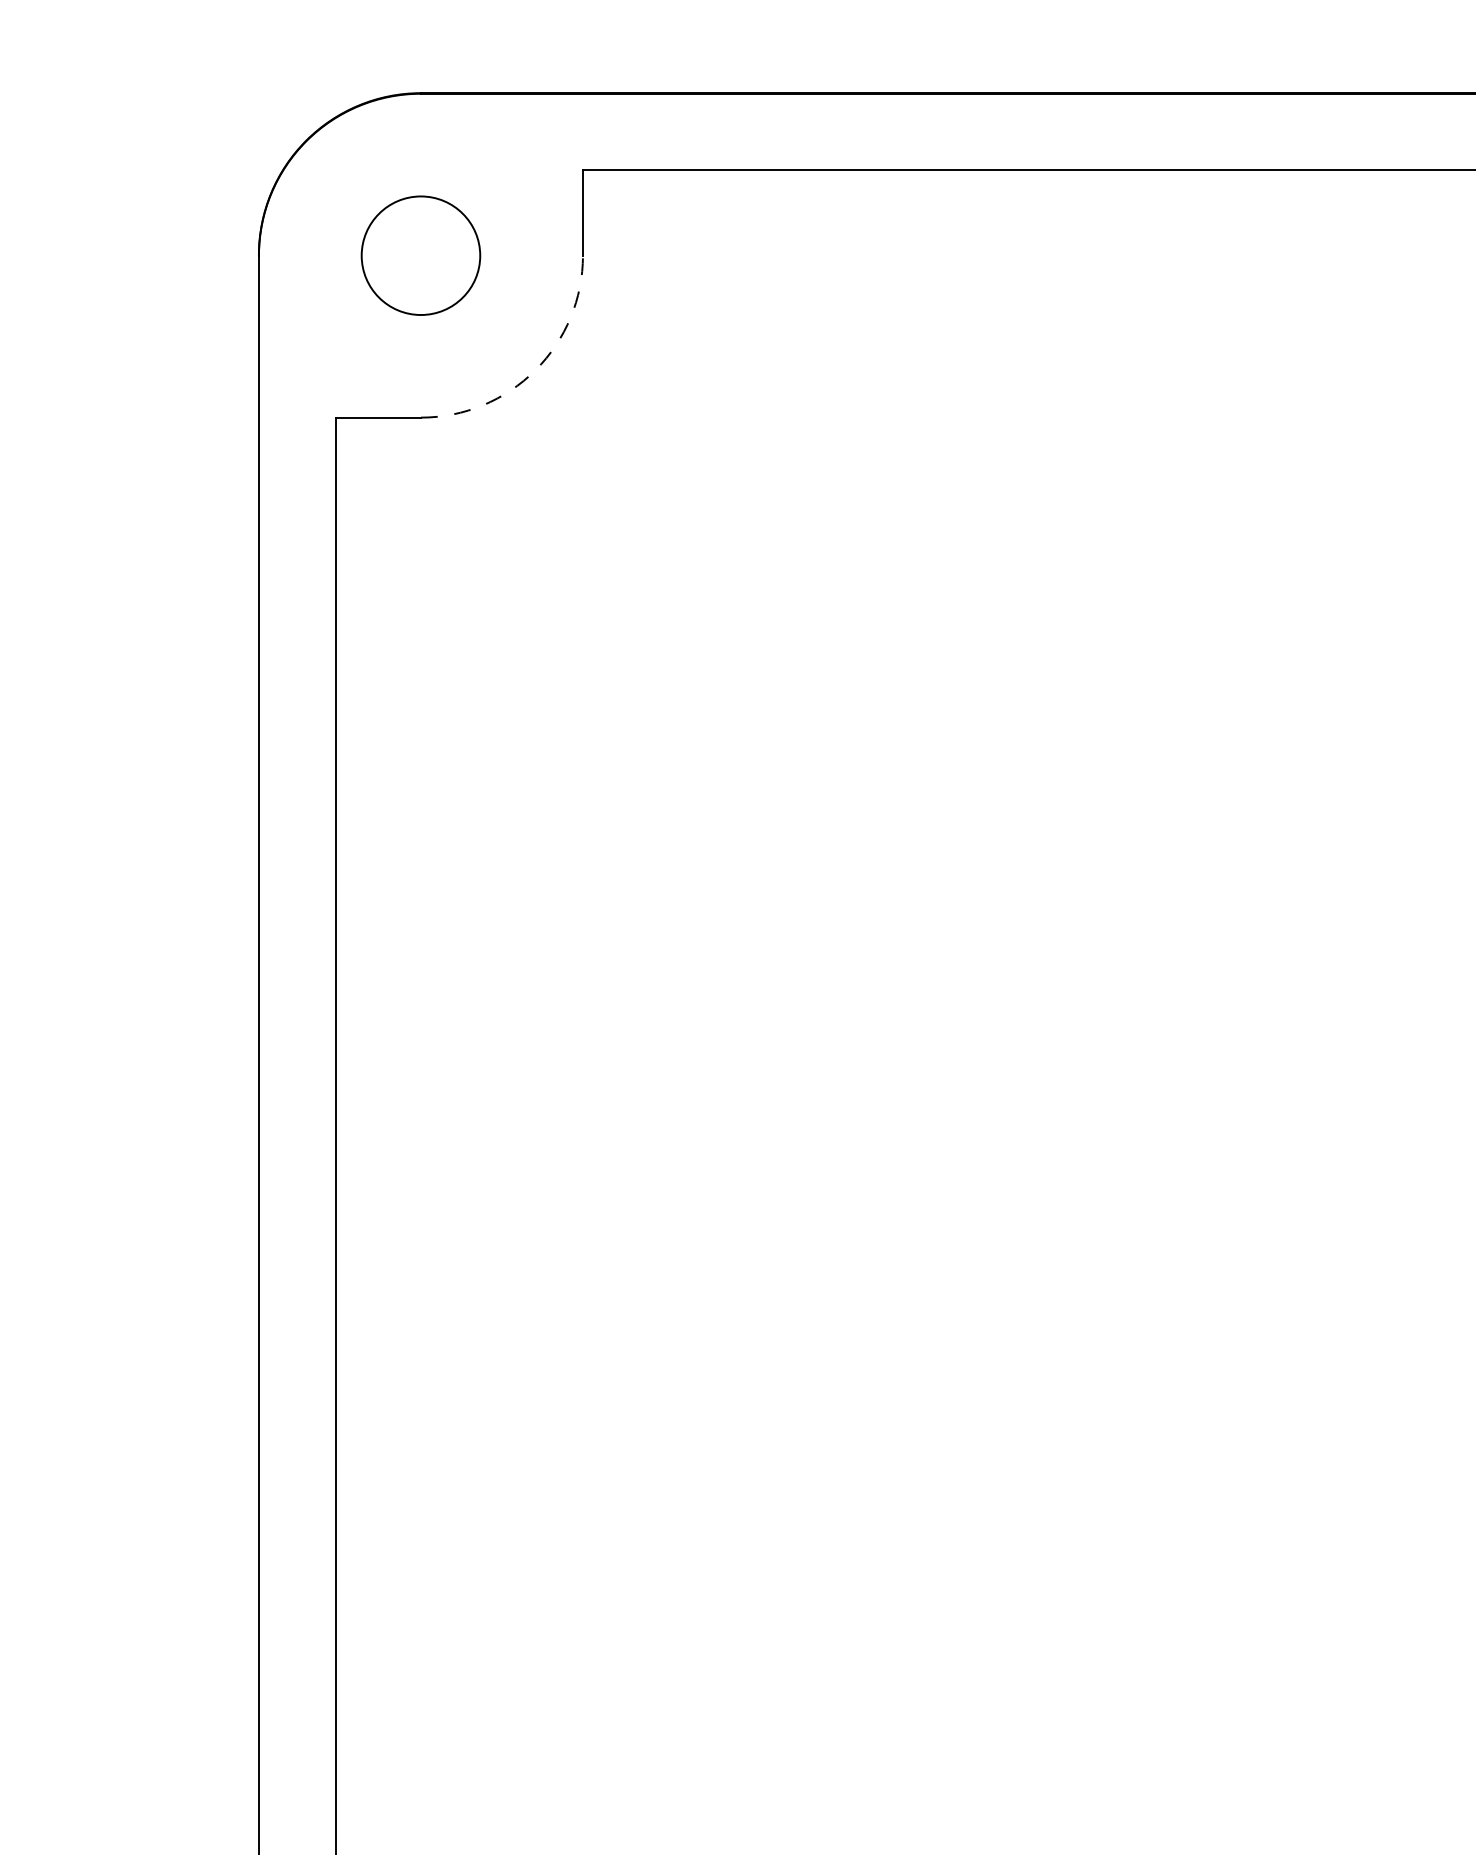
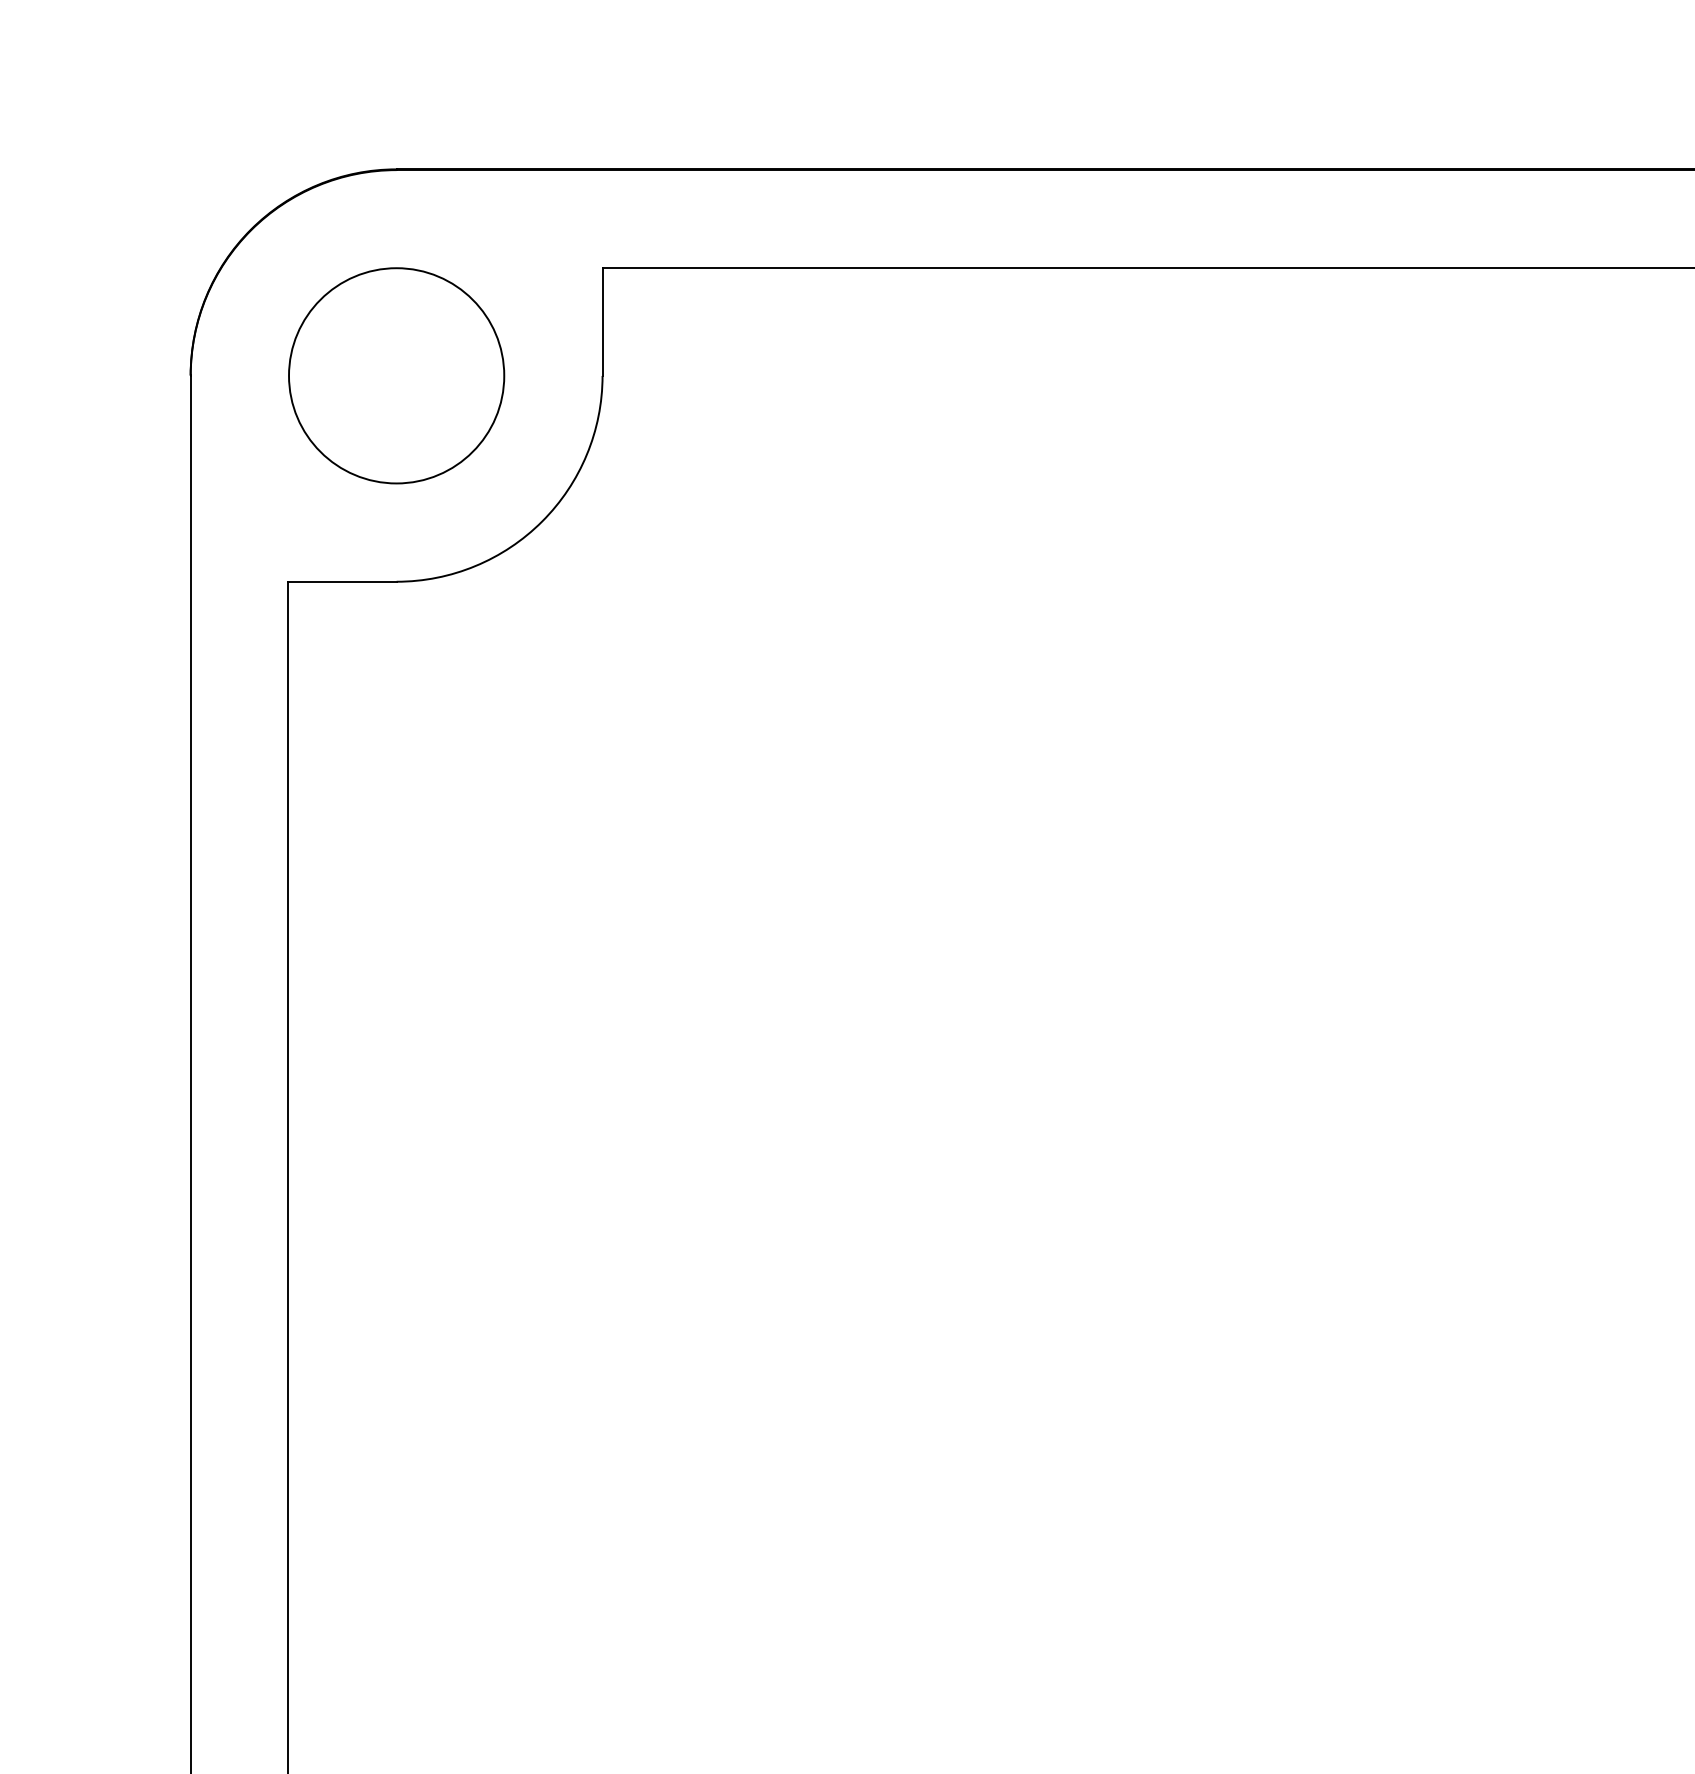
circle: (420, 255) -> (396, 375), size x1.43
arc: (535, 370) -> (542, 521), dashed -> solid

